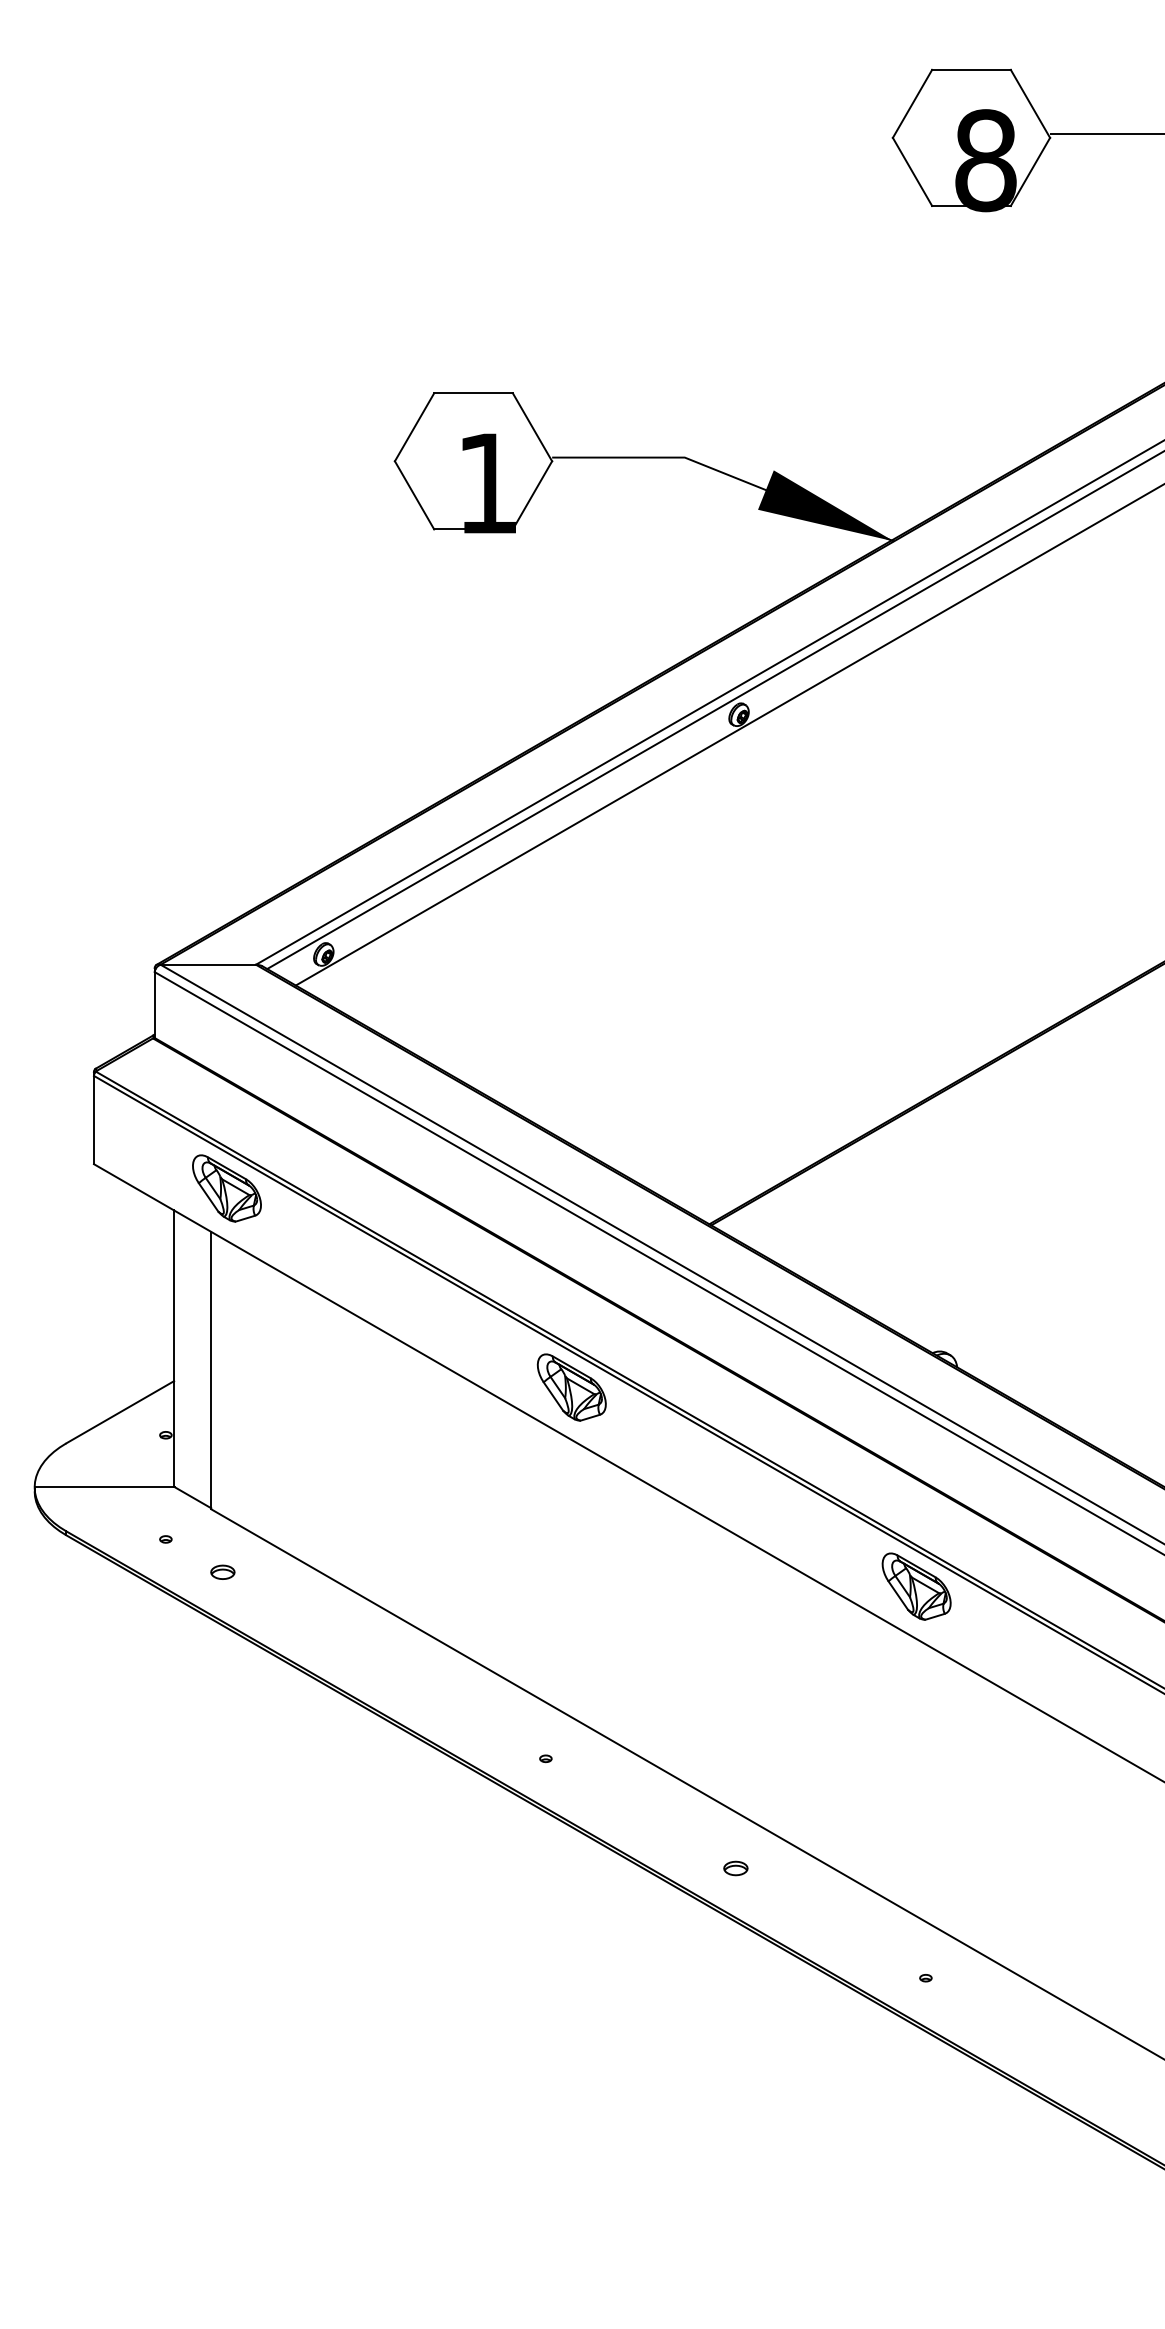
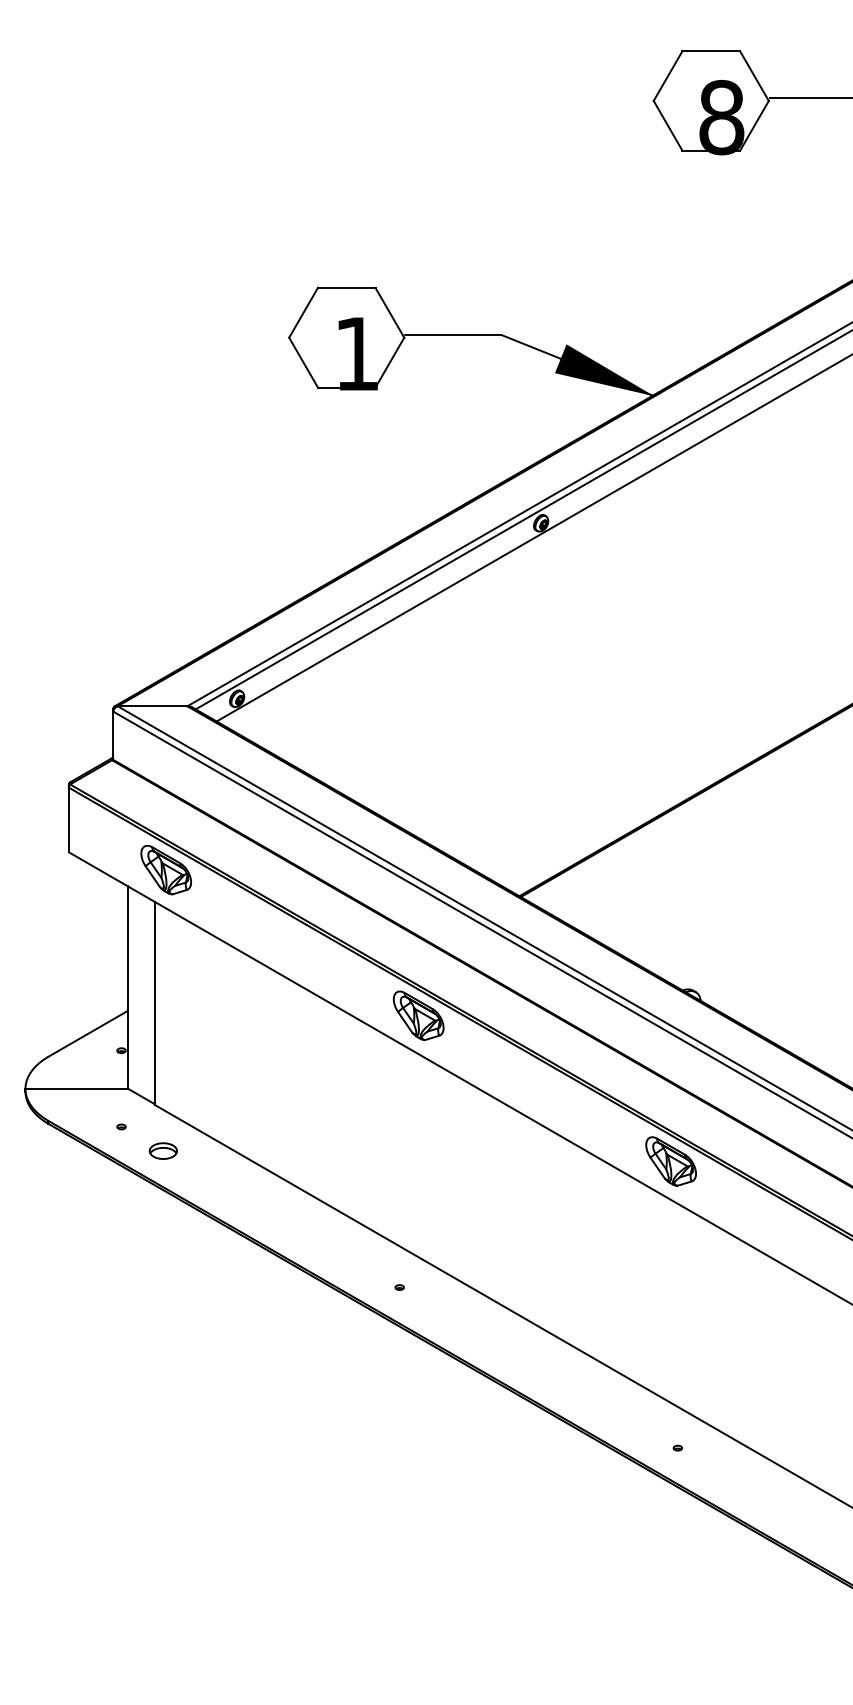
part: (221, 1571) -> (162, 1150), size x1.6
part: (735, 1867) -> (538, 1367), removed

